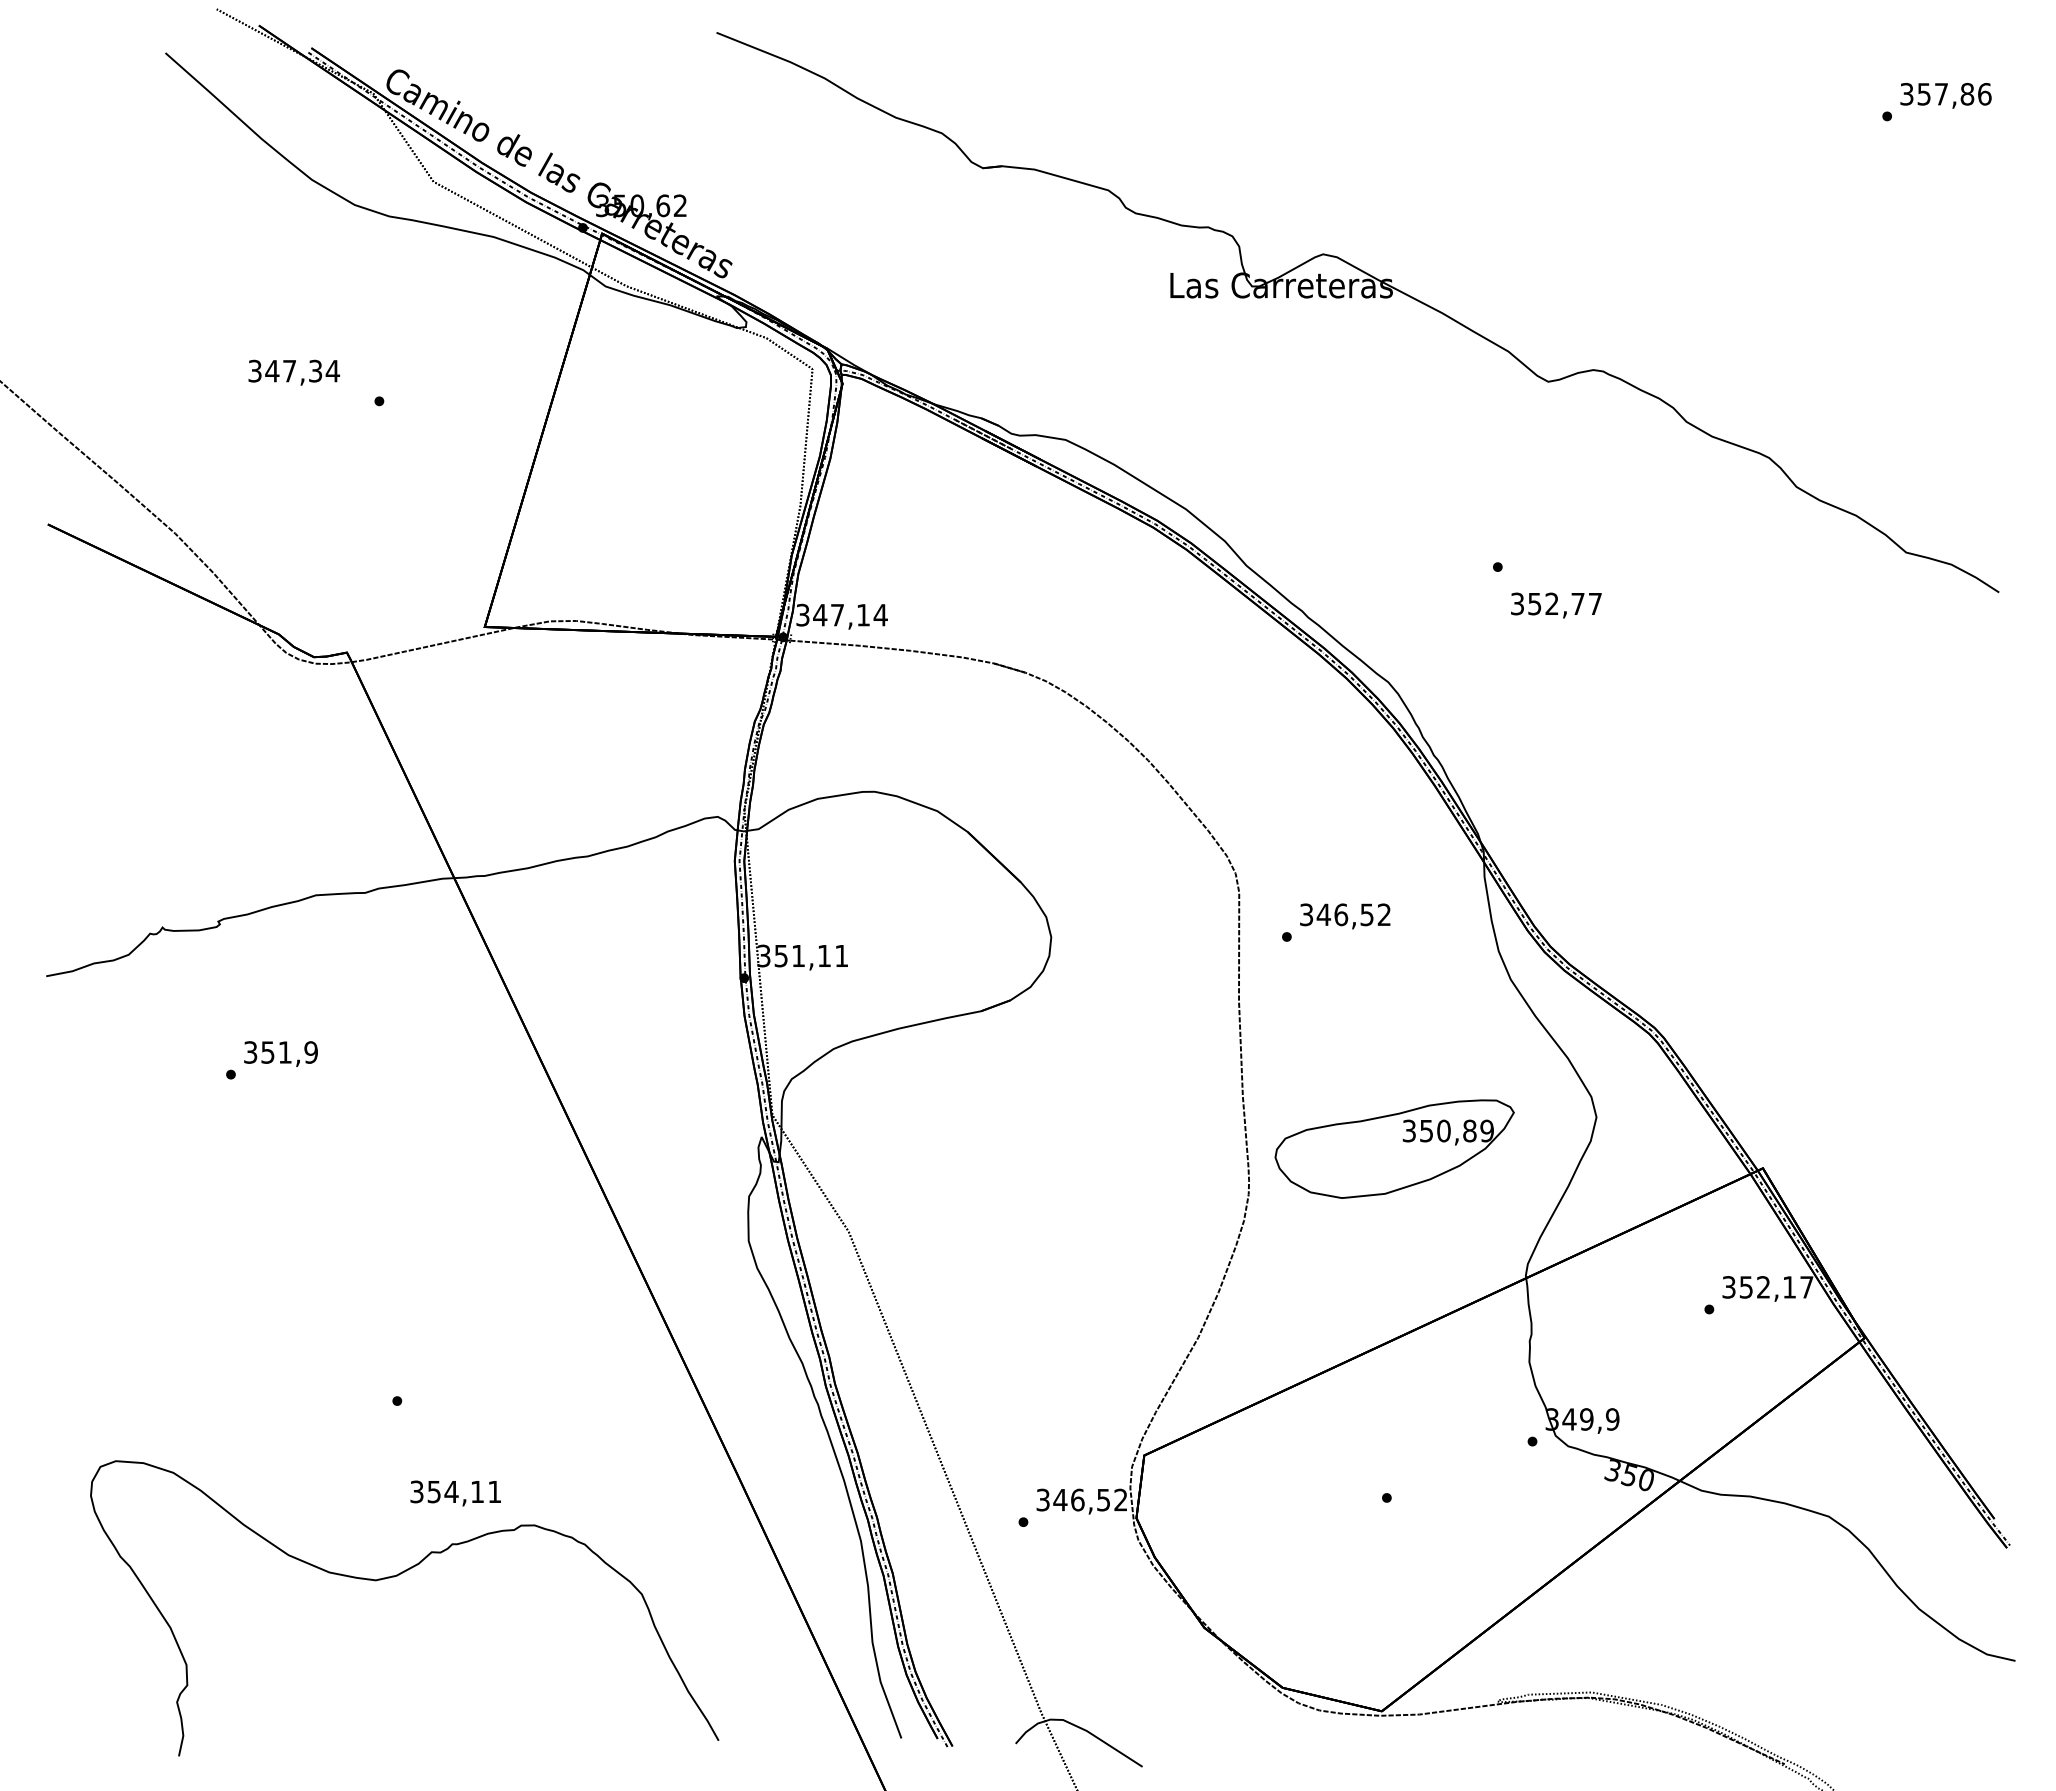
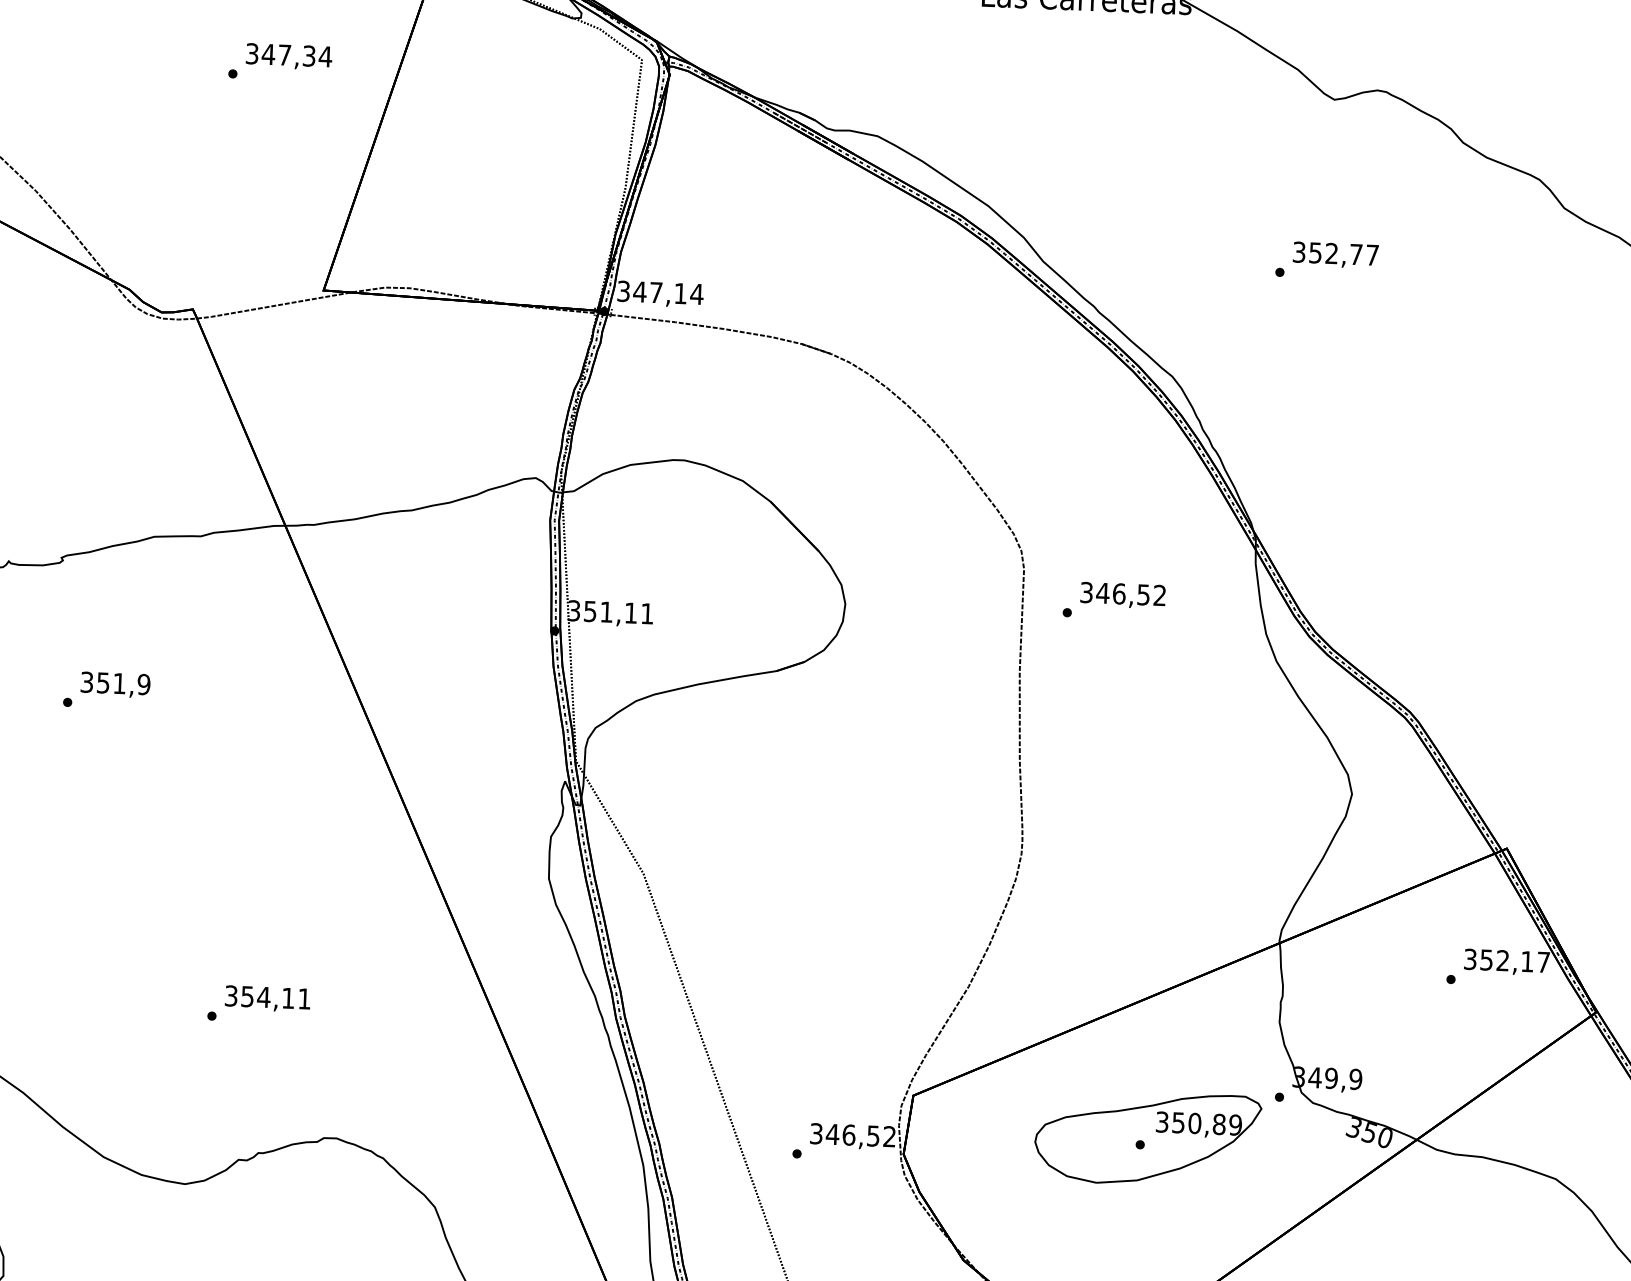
text: (293, 372) -> (288, 56), moved
text: (1556, 605) -> (1335, 255), moved
part: (1394, 1148) -> (1147, 1138), moved
text: (455, 1493) -> (267, 998), moved

